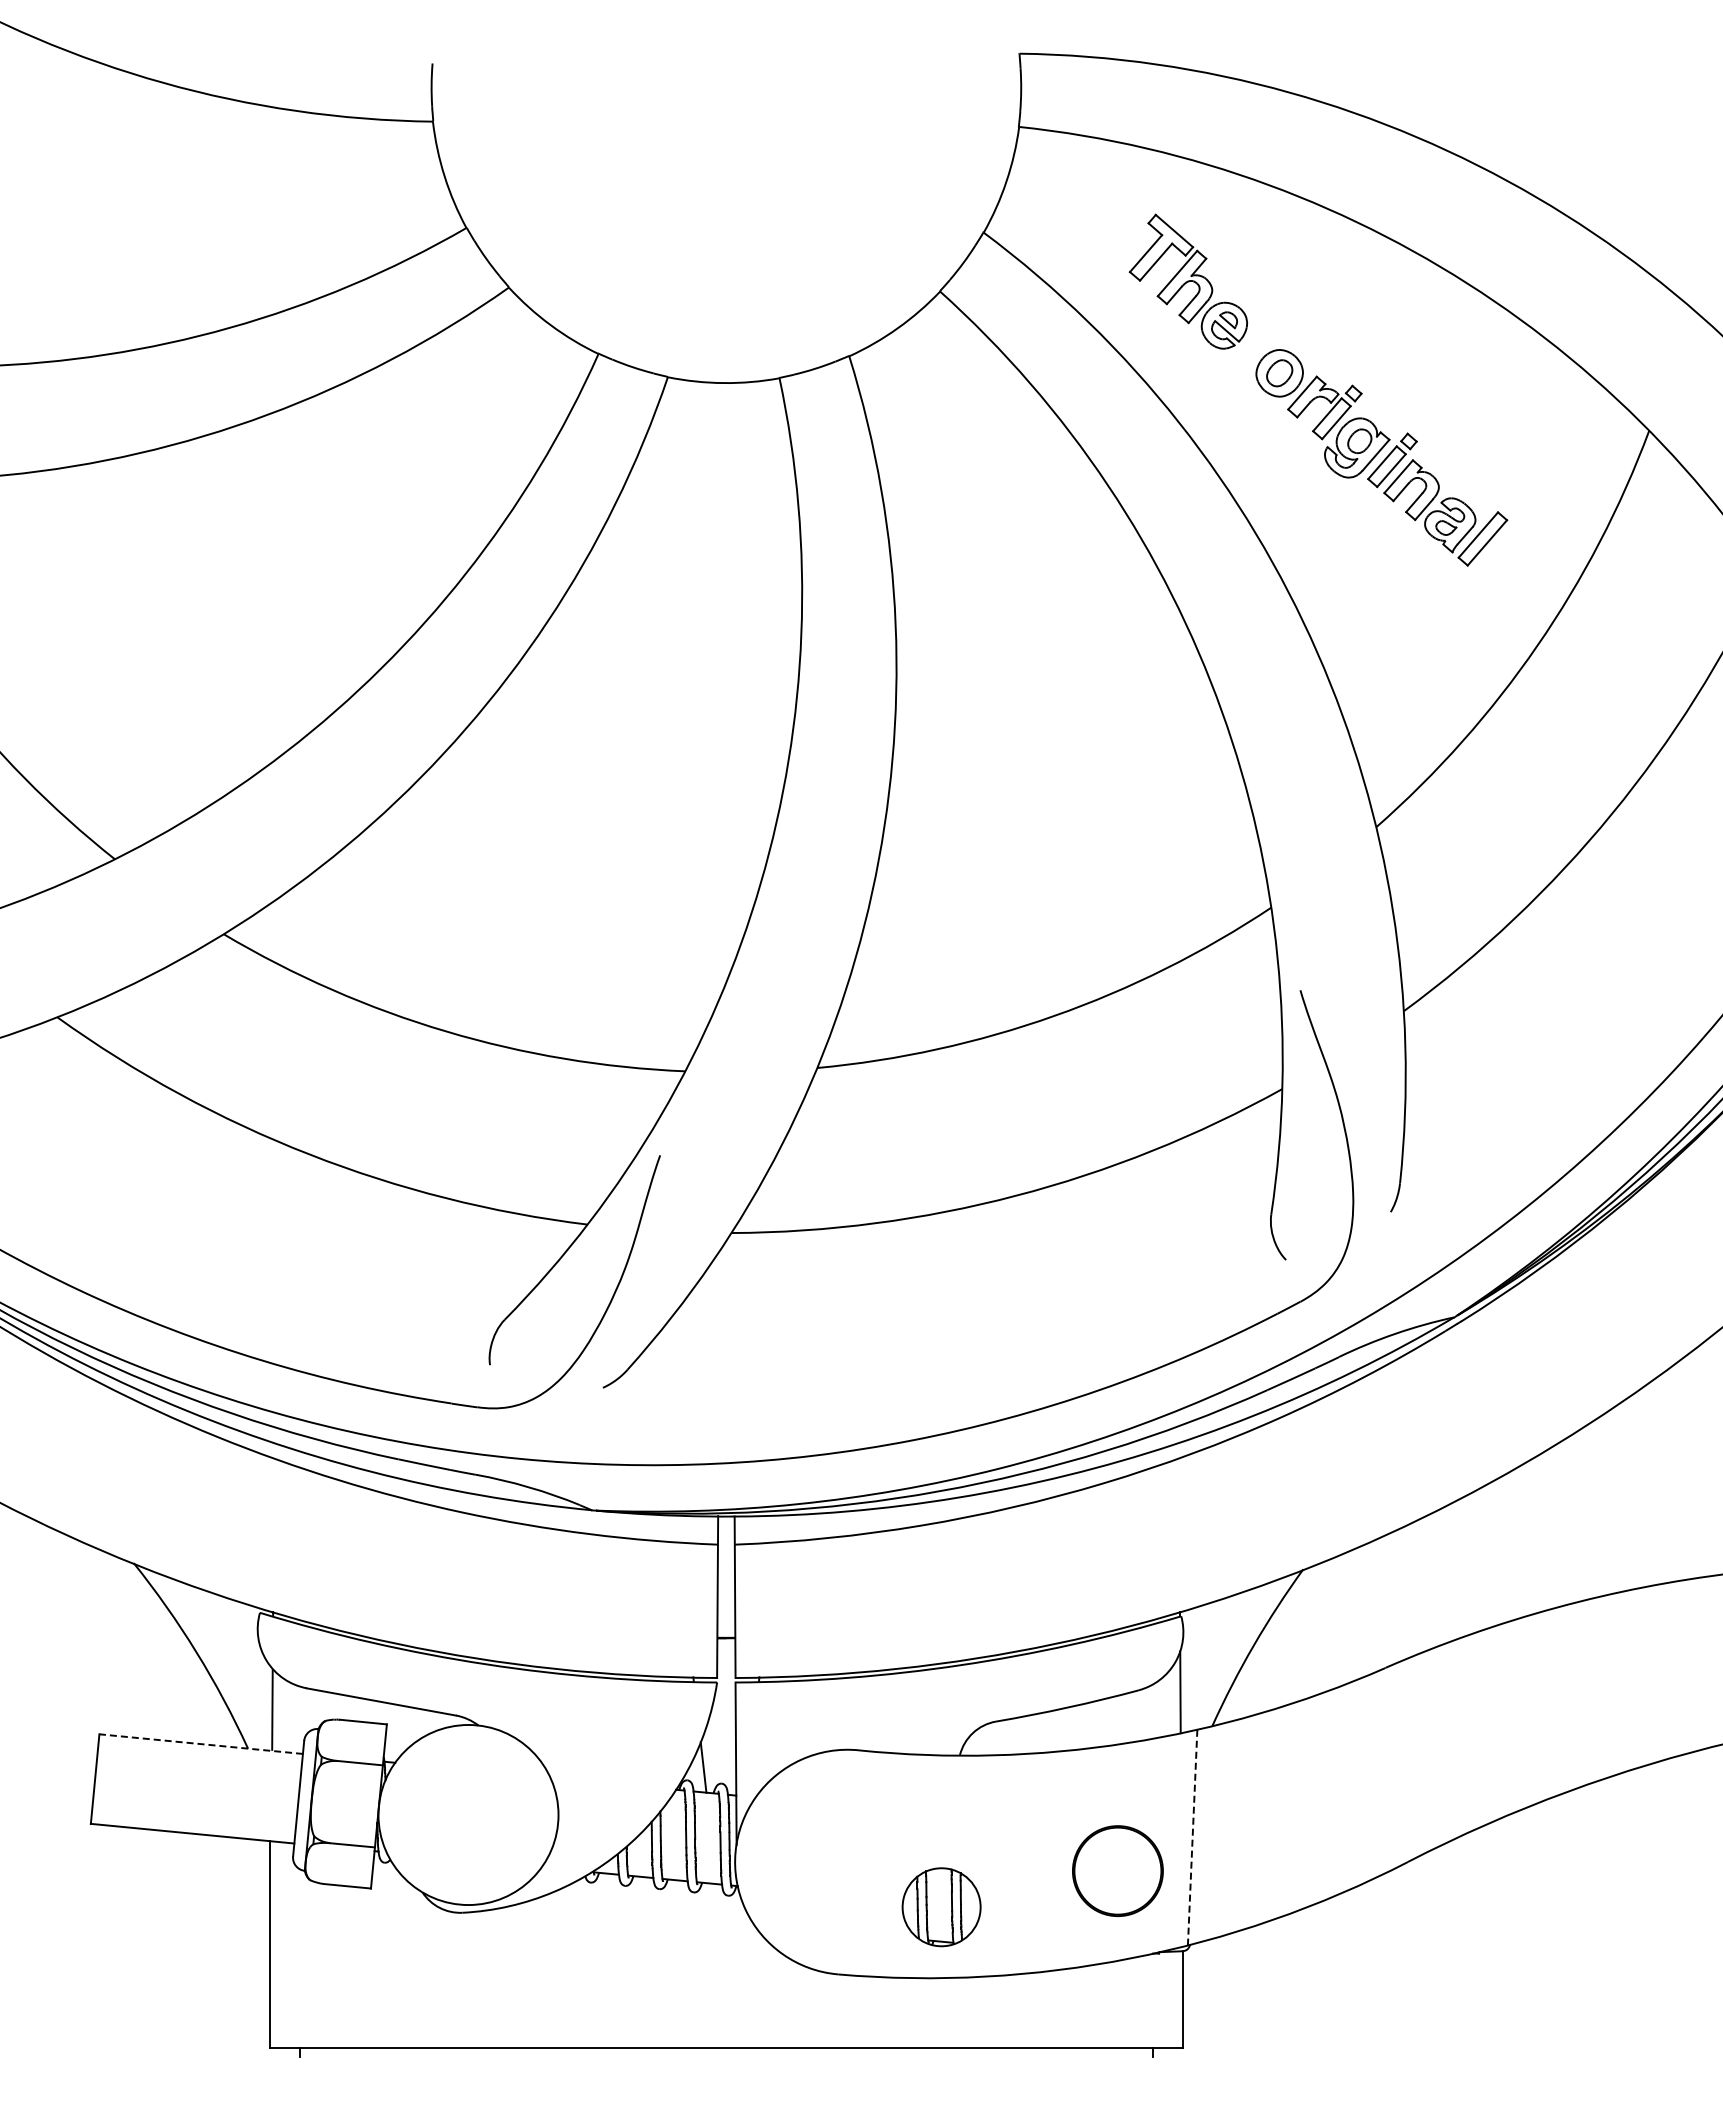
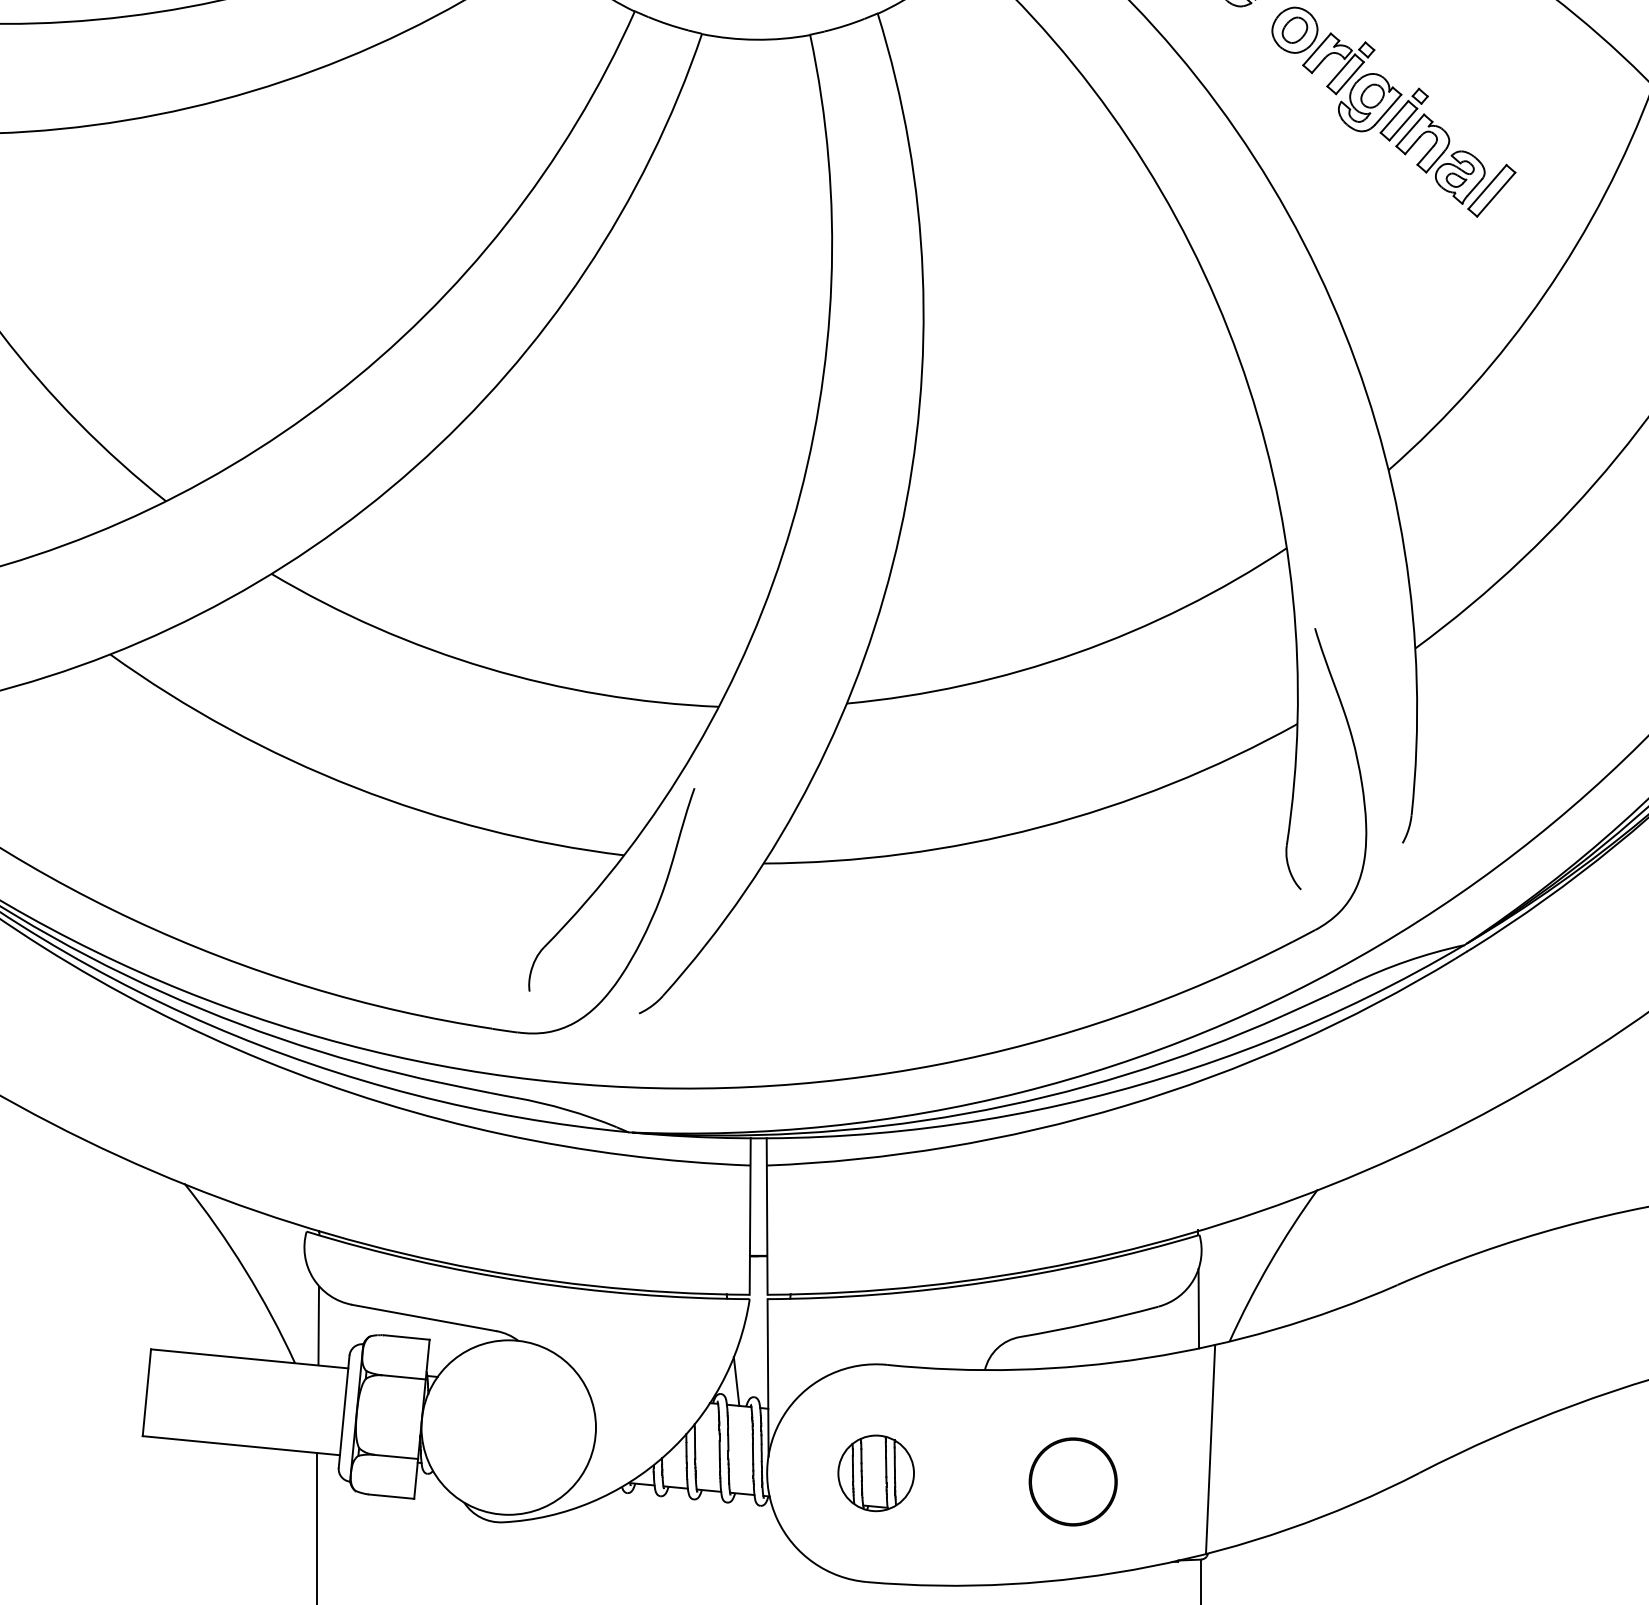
line: (200, 1744) -> (248, 1359), dashed -> solid
line: (1192, 1837) -> (1210, 1449), dashed -> solid
circle: (1117, 1870) -> (1072, 1481), moved
part: (941, 1907) -> (876, 1473), moved

